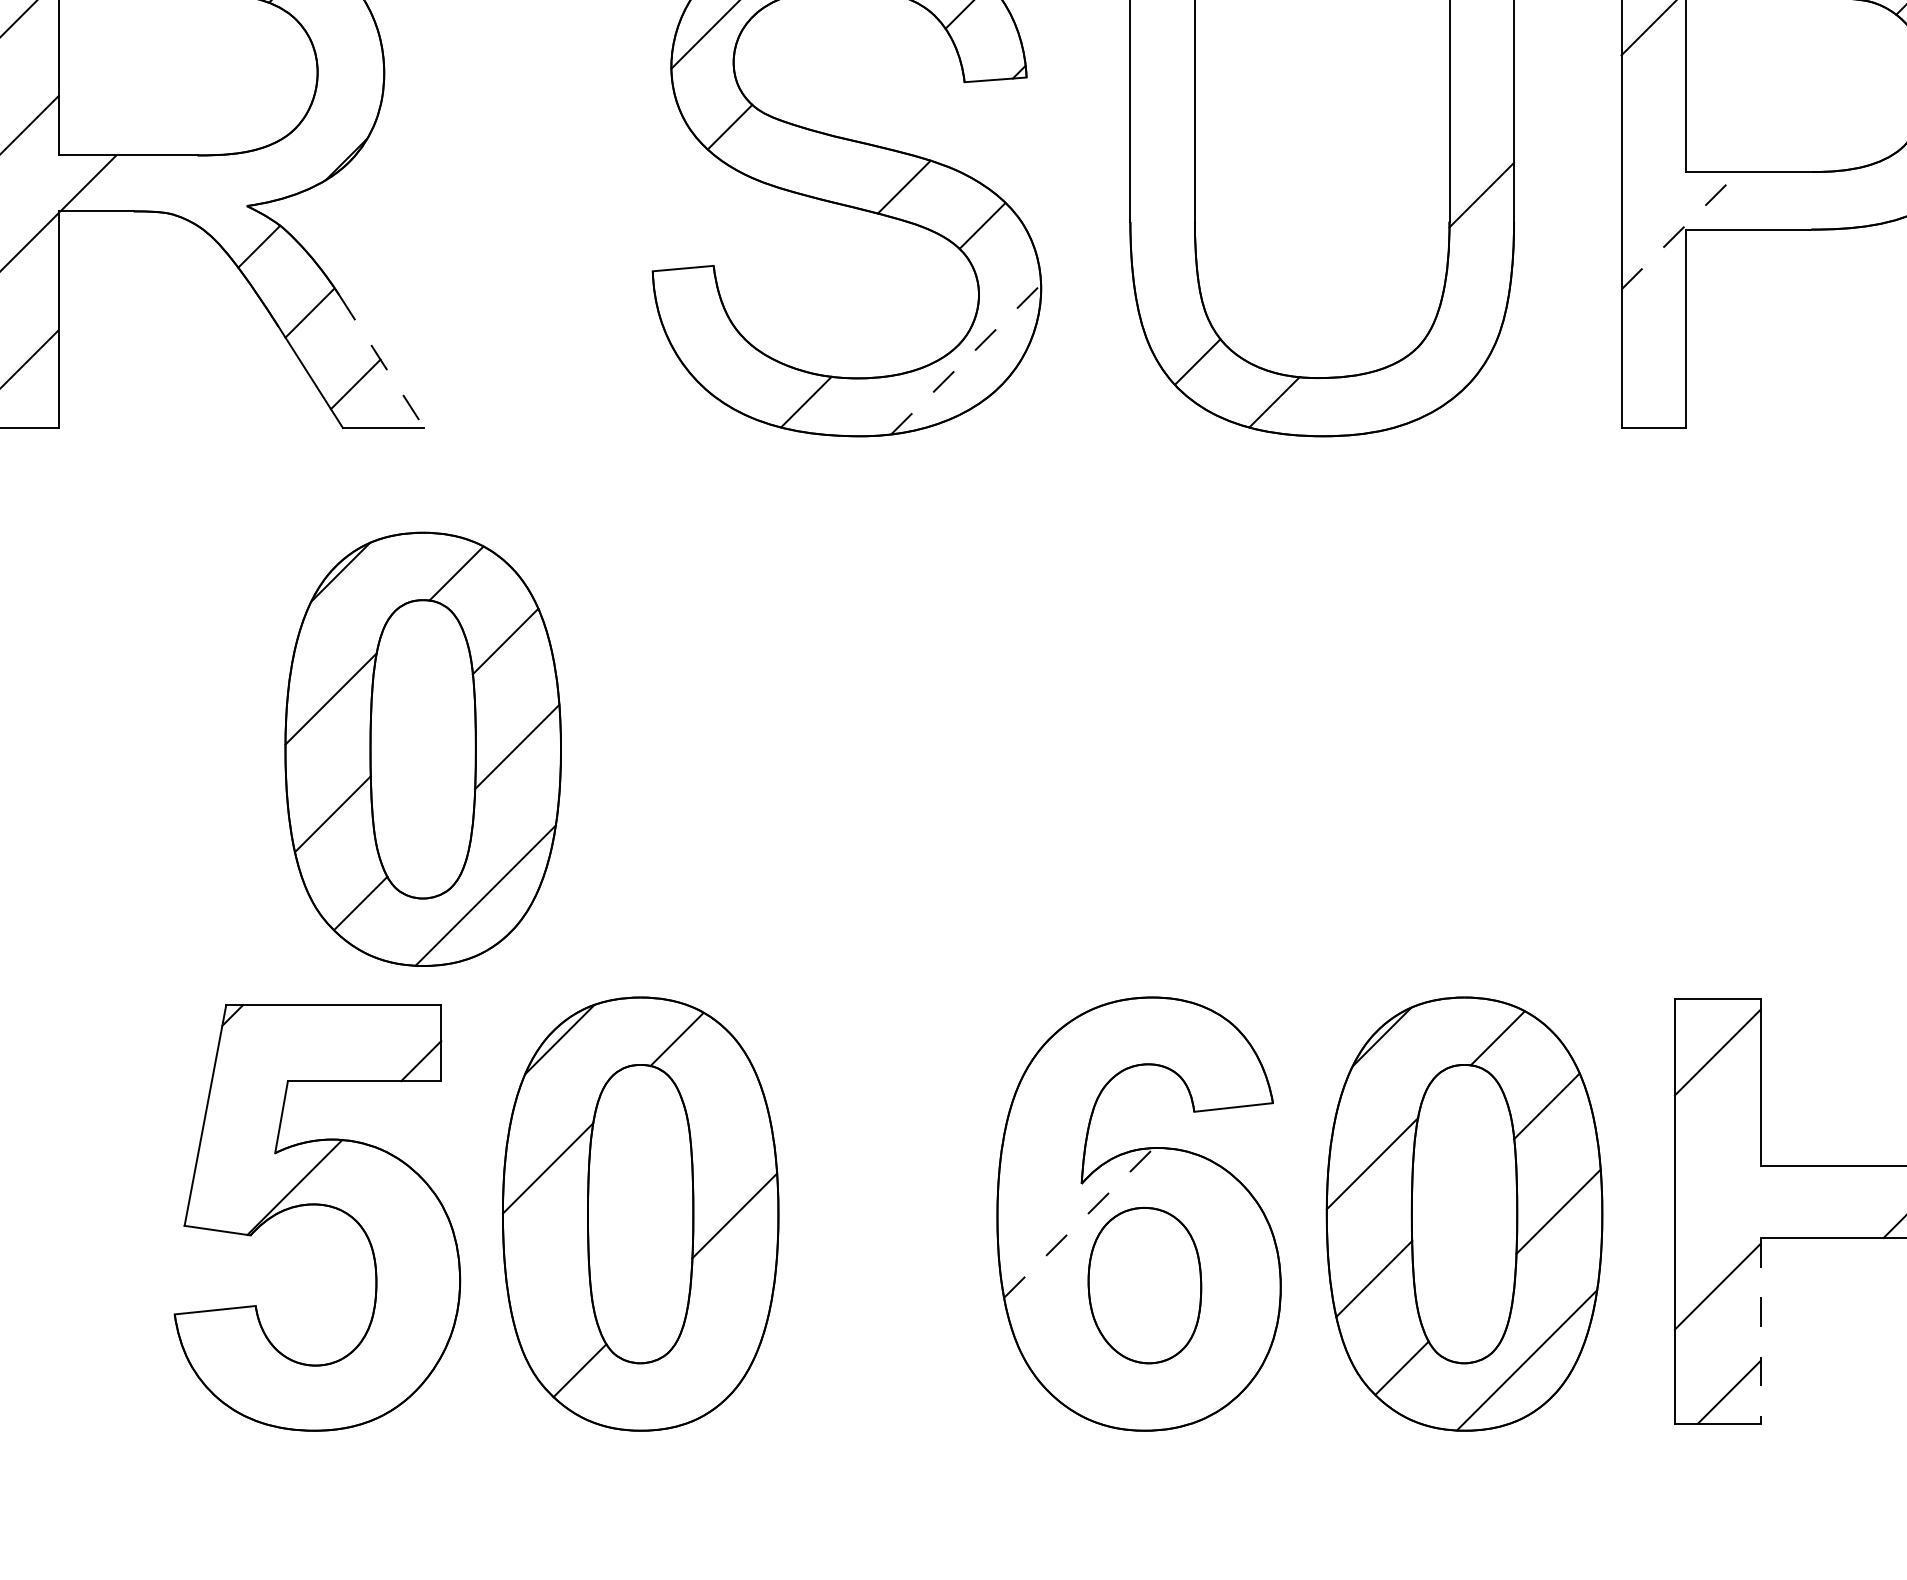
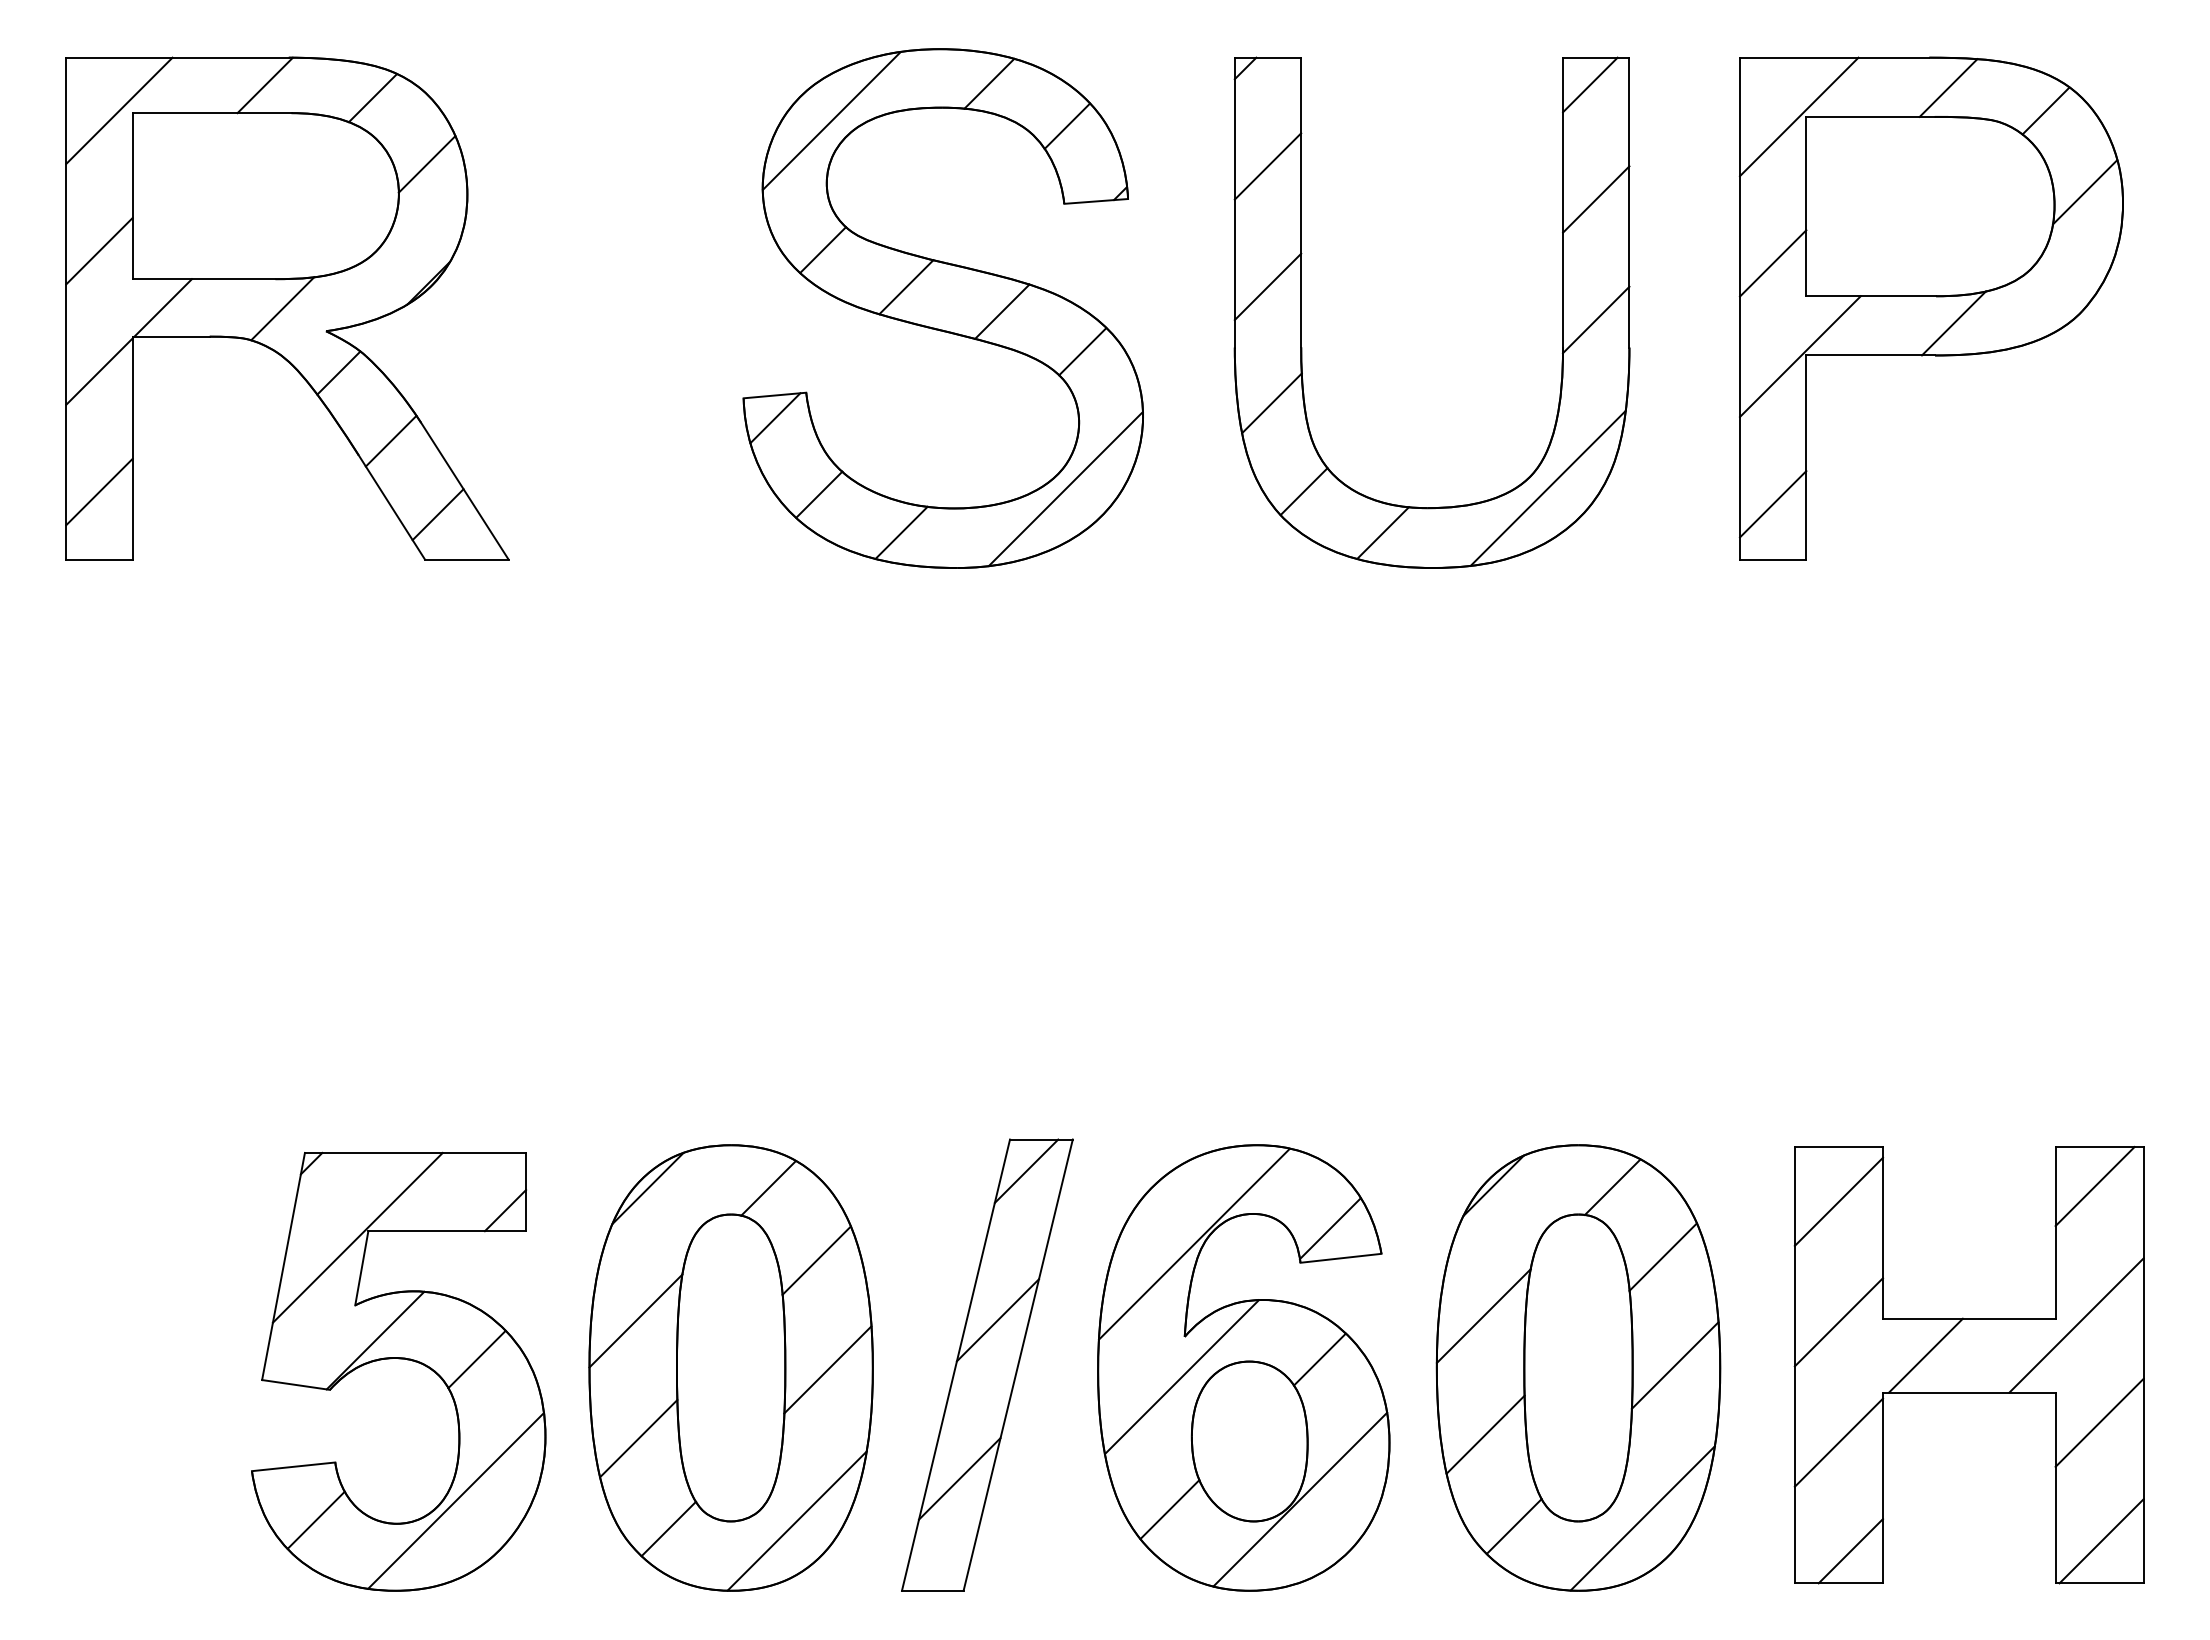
line: (344, 43) -> (426, 164), added
line: (1162, 45) -> (1267, 166), added
line: (1482, 77) -> (1596, 199), added
line: (1653, 140) -> (1772, 263), added
line: (1162, 162) -> (1267, 286), added
line: (811, 163) -> (906, 287), added
line: (204, 183) -> (282, 308), added
line: (1829, 198) -> (1953, 323), added
line: (1680, 230) -> (1800, 356), dashed -> solid
line: (1166, 276) -> (1271, 403), added
line: (683, 290) -> (775, 418), added
line: (1434, 358) -> (1547, 488), added
line: (965, 359) -> (1065, 489), dashed -> solid
line: (382, 361) -> (465, 491), dashed -> solid
line: (726, 364) -> (819, 494), added
line: (1653, 374) -> (1772, 504), added
part: (423, 748) -> (507, 889), removed
line: (1222, 1078) -> (1329, 1228), added
line: (277, 1087) -> (357, 1237), added
line: (1091, 1093) -> (1194, 1243), added
line: (723, 1109) -> (816, 1260), added
line: (1717, 1169) -> (1838, 1322), added
line: (1801, 1201) -> (1925, 1355), added
line: (393, 1205) -> (476, 1359), added
line: (1212, 1205) -> (1319, 1359), added
part: (889, 1210) -> (987, 1364), added
line: (1078, 1223) -> (1181, 1377), dashed -> solid
line: (550, 1282) -> (638, 1438), added
line: (1761, 1331) -> (1883, 1488), dashed -> solid
line: (1194, 1341) -> (1300, 1499), added
line: (372, 1342) -> (455, 1500), added
line: (1066, 1351) -> (1169, 1509), added
line: (236, 1361) -> (315, 1519), added
line: (704, 1362) -> (796, 1520), added

